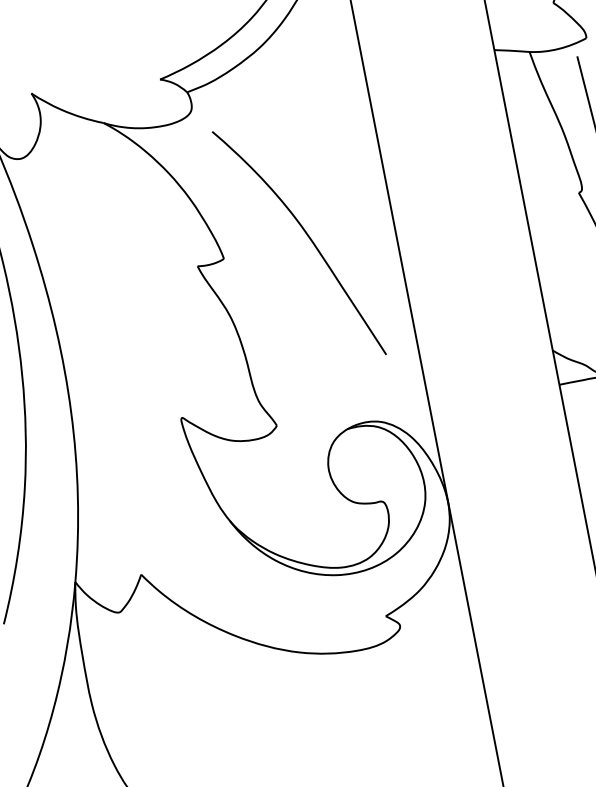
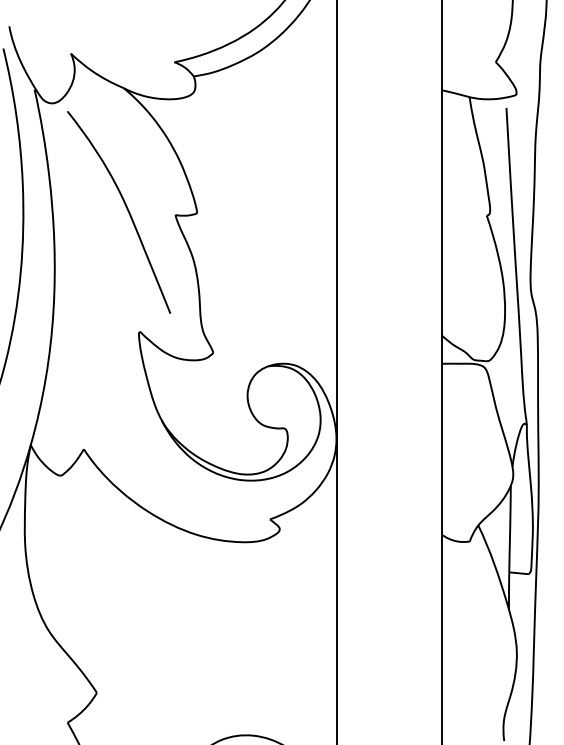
curve: (307, 237) -> (126, 209), moved

